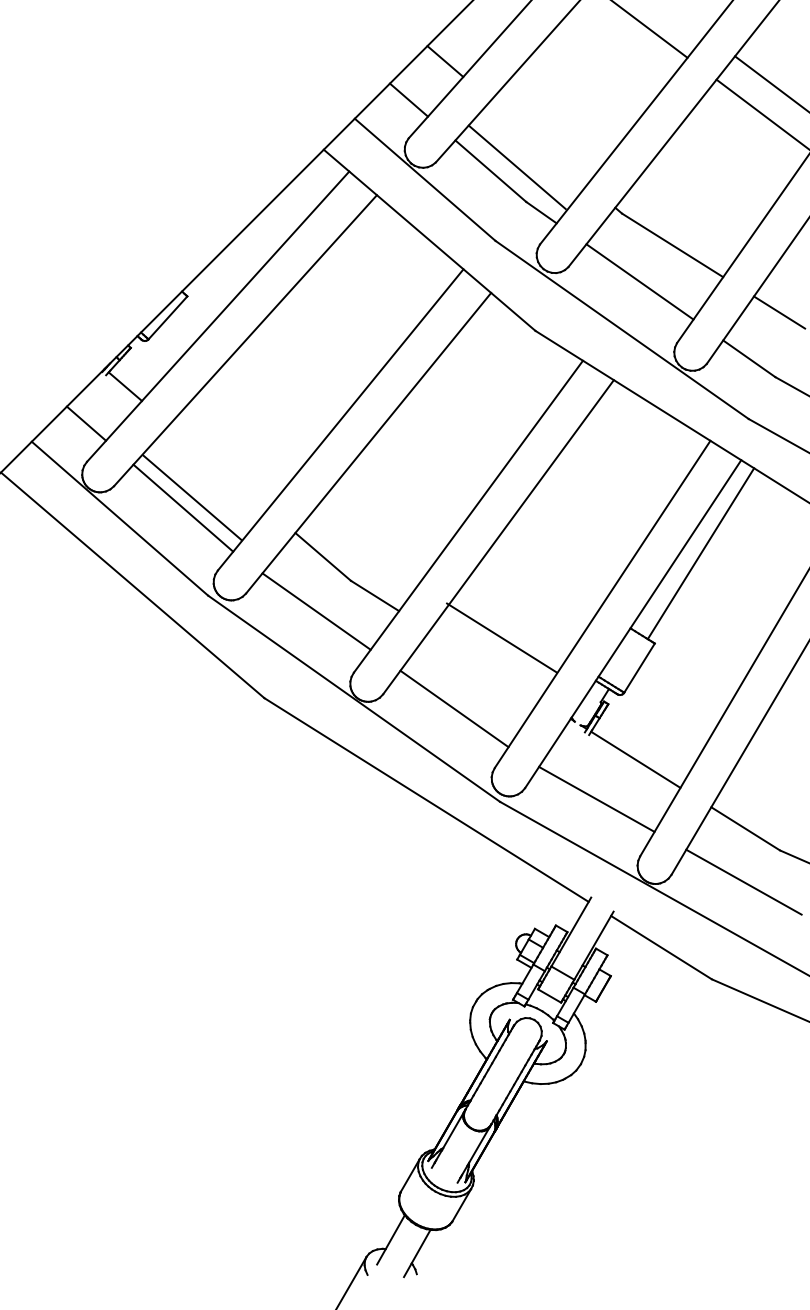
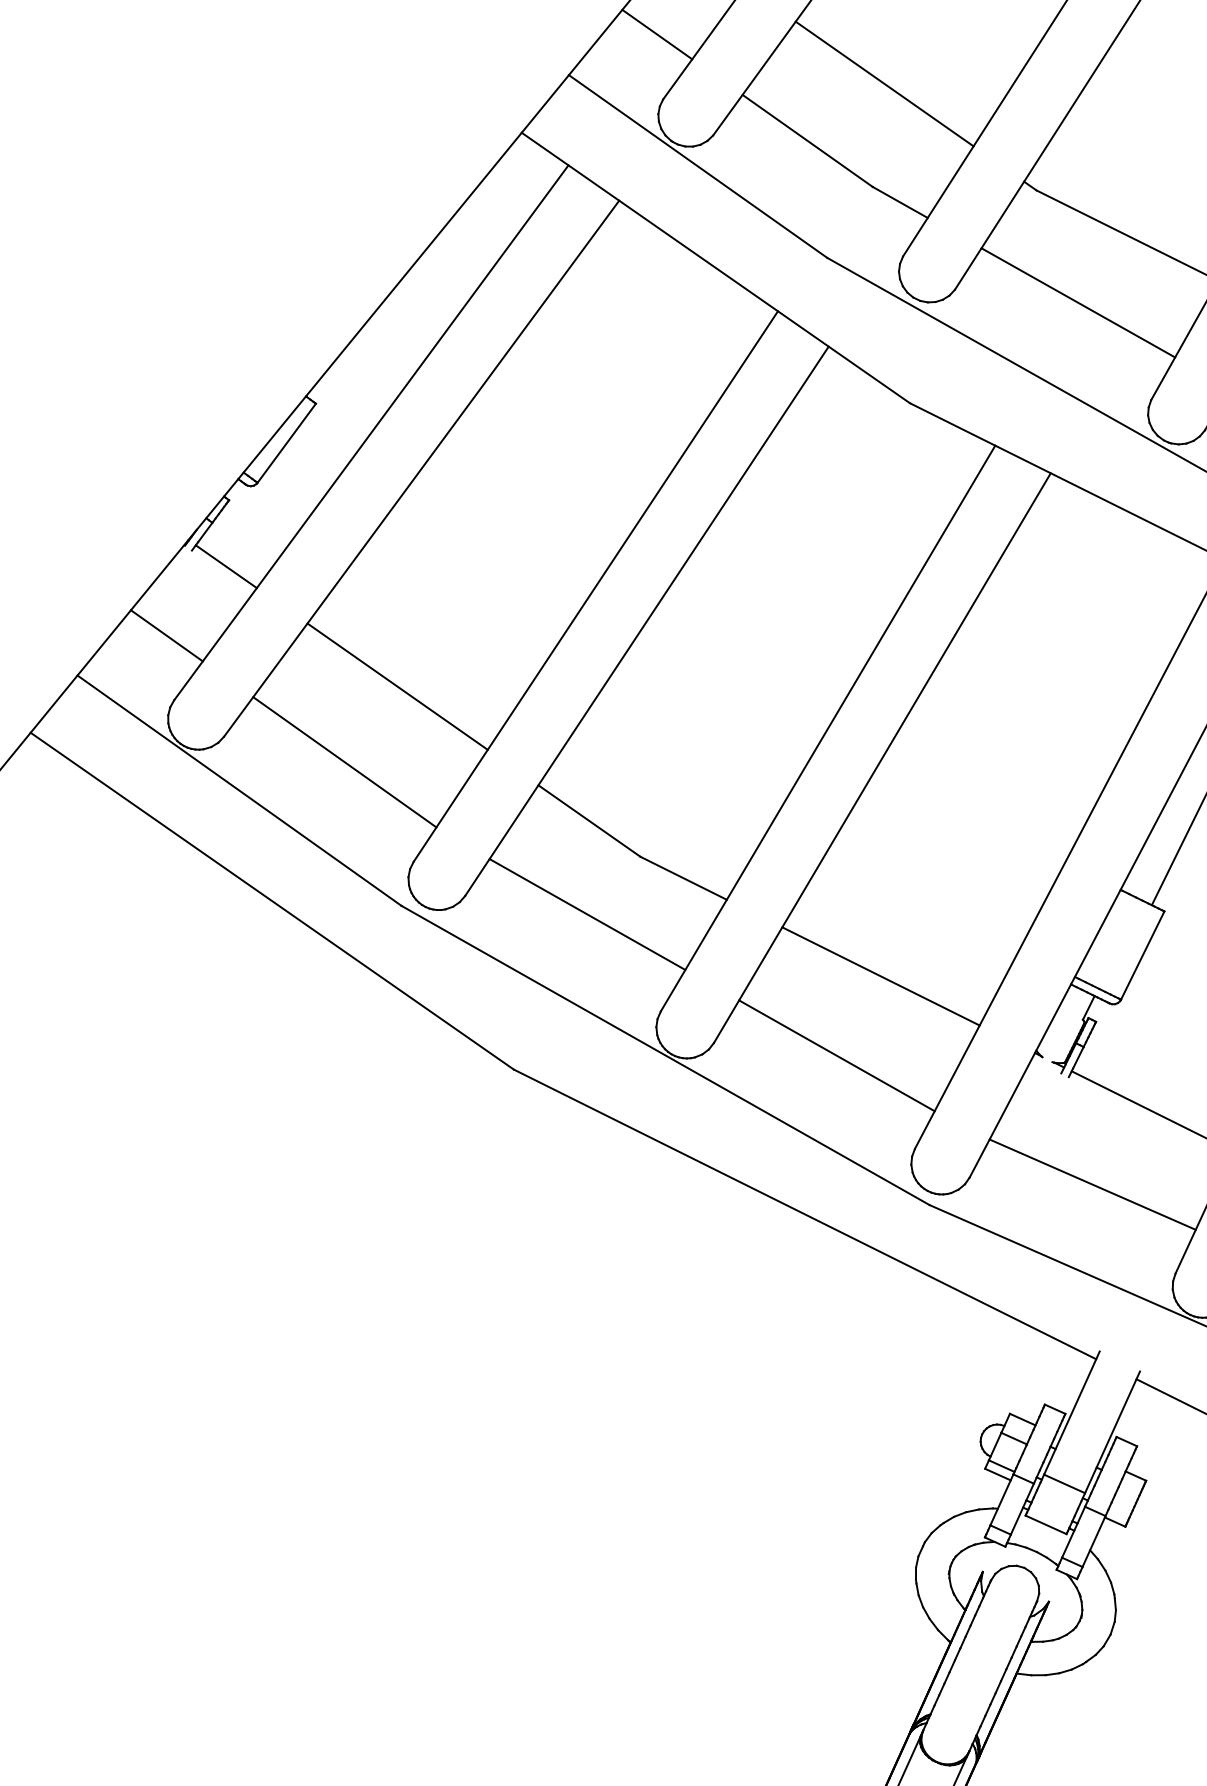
line: (516, 167) -> (883, 84), moved
line: (192, 497) -> (397, 685), moved
line: (501, 637) -> (880, 975), moved

